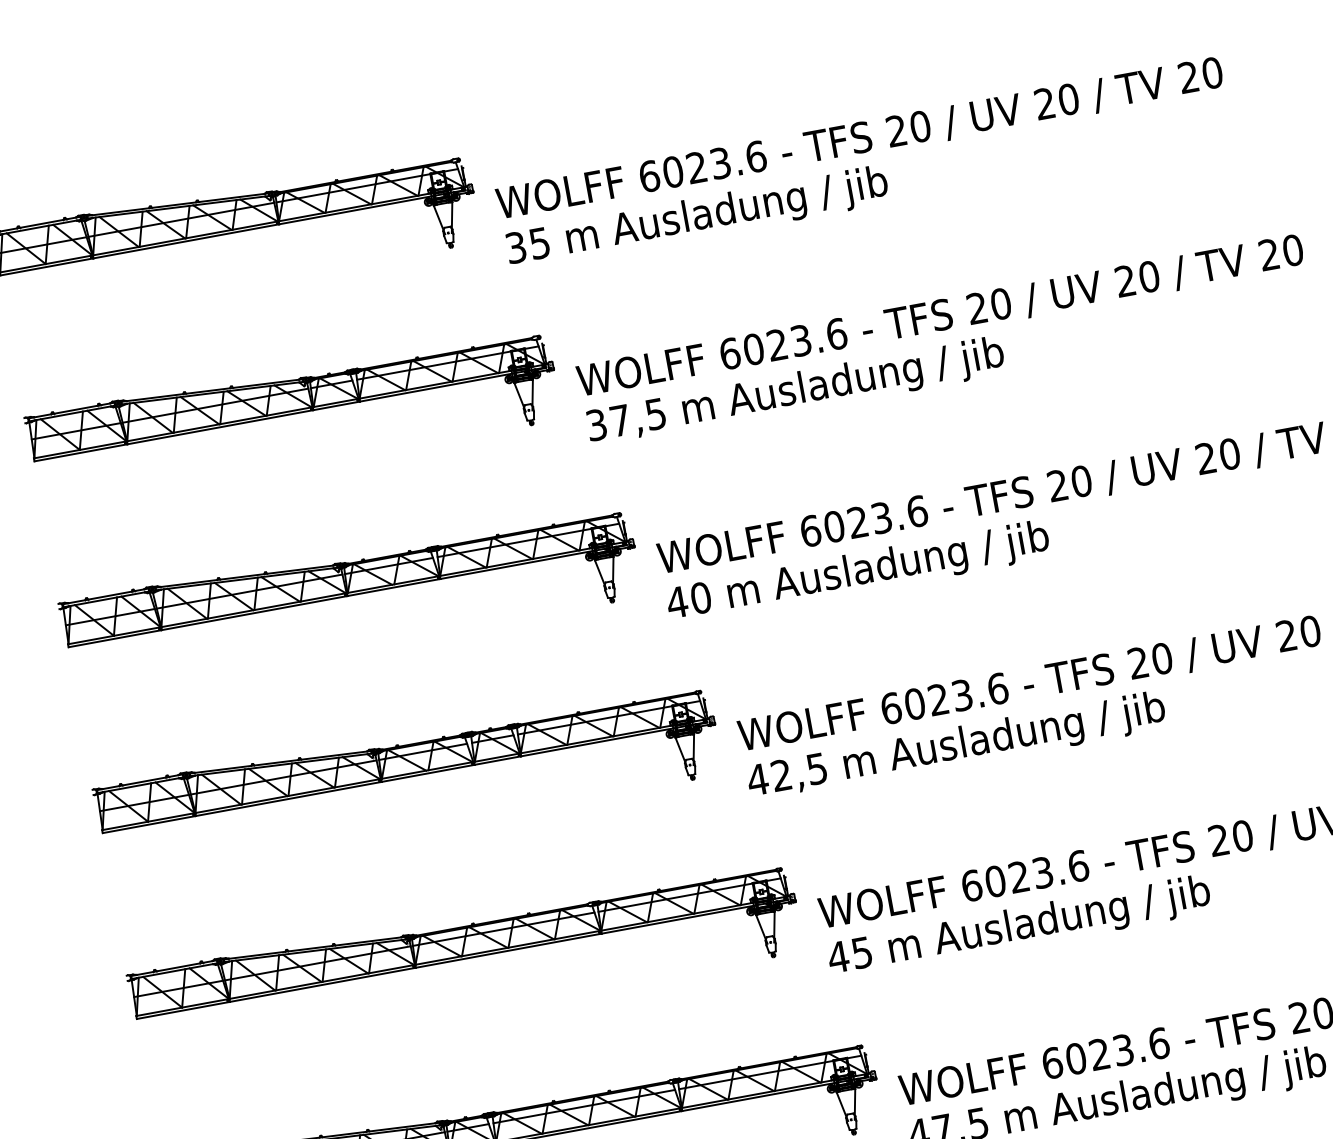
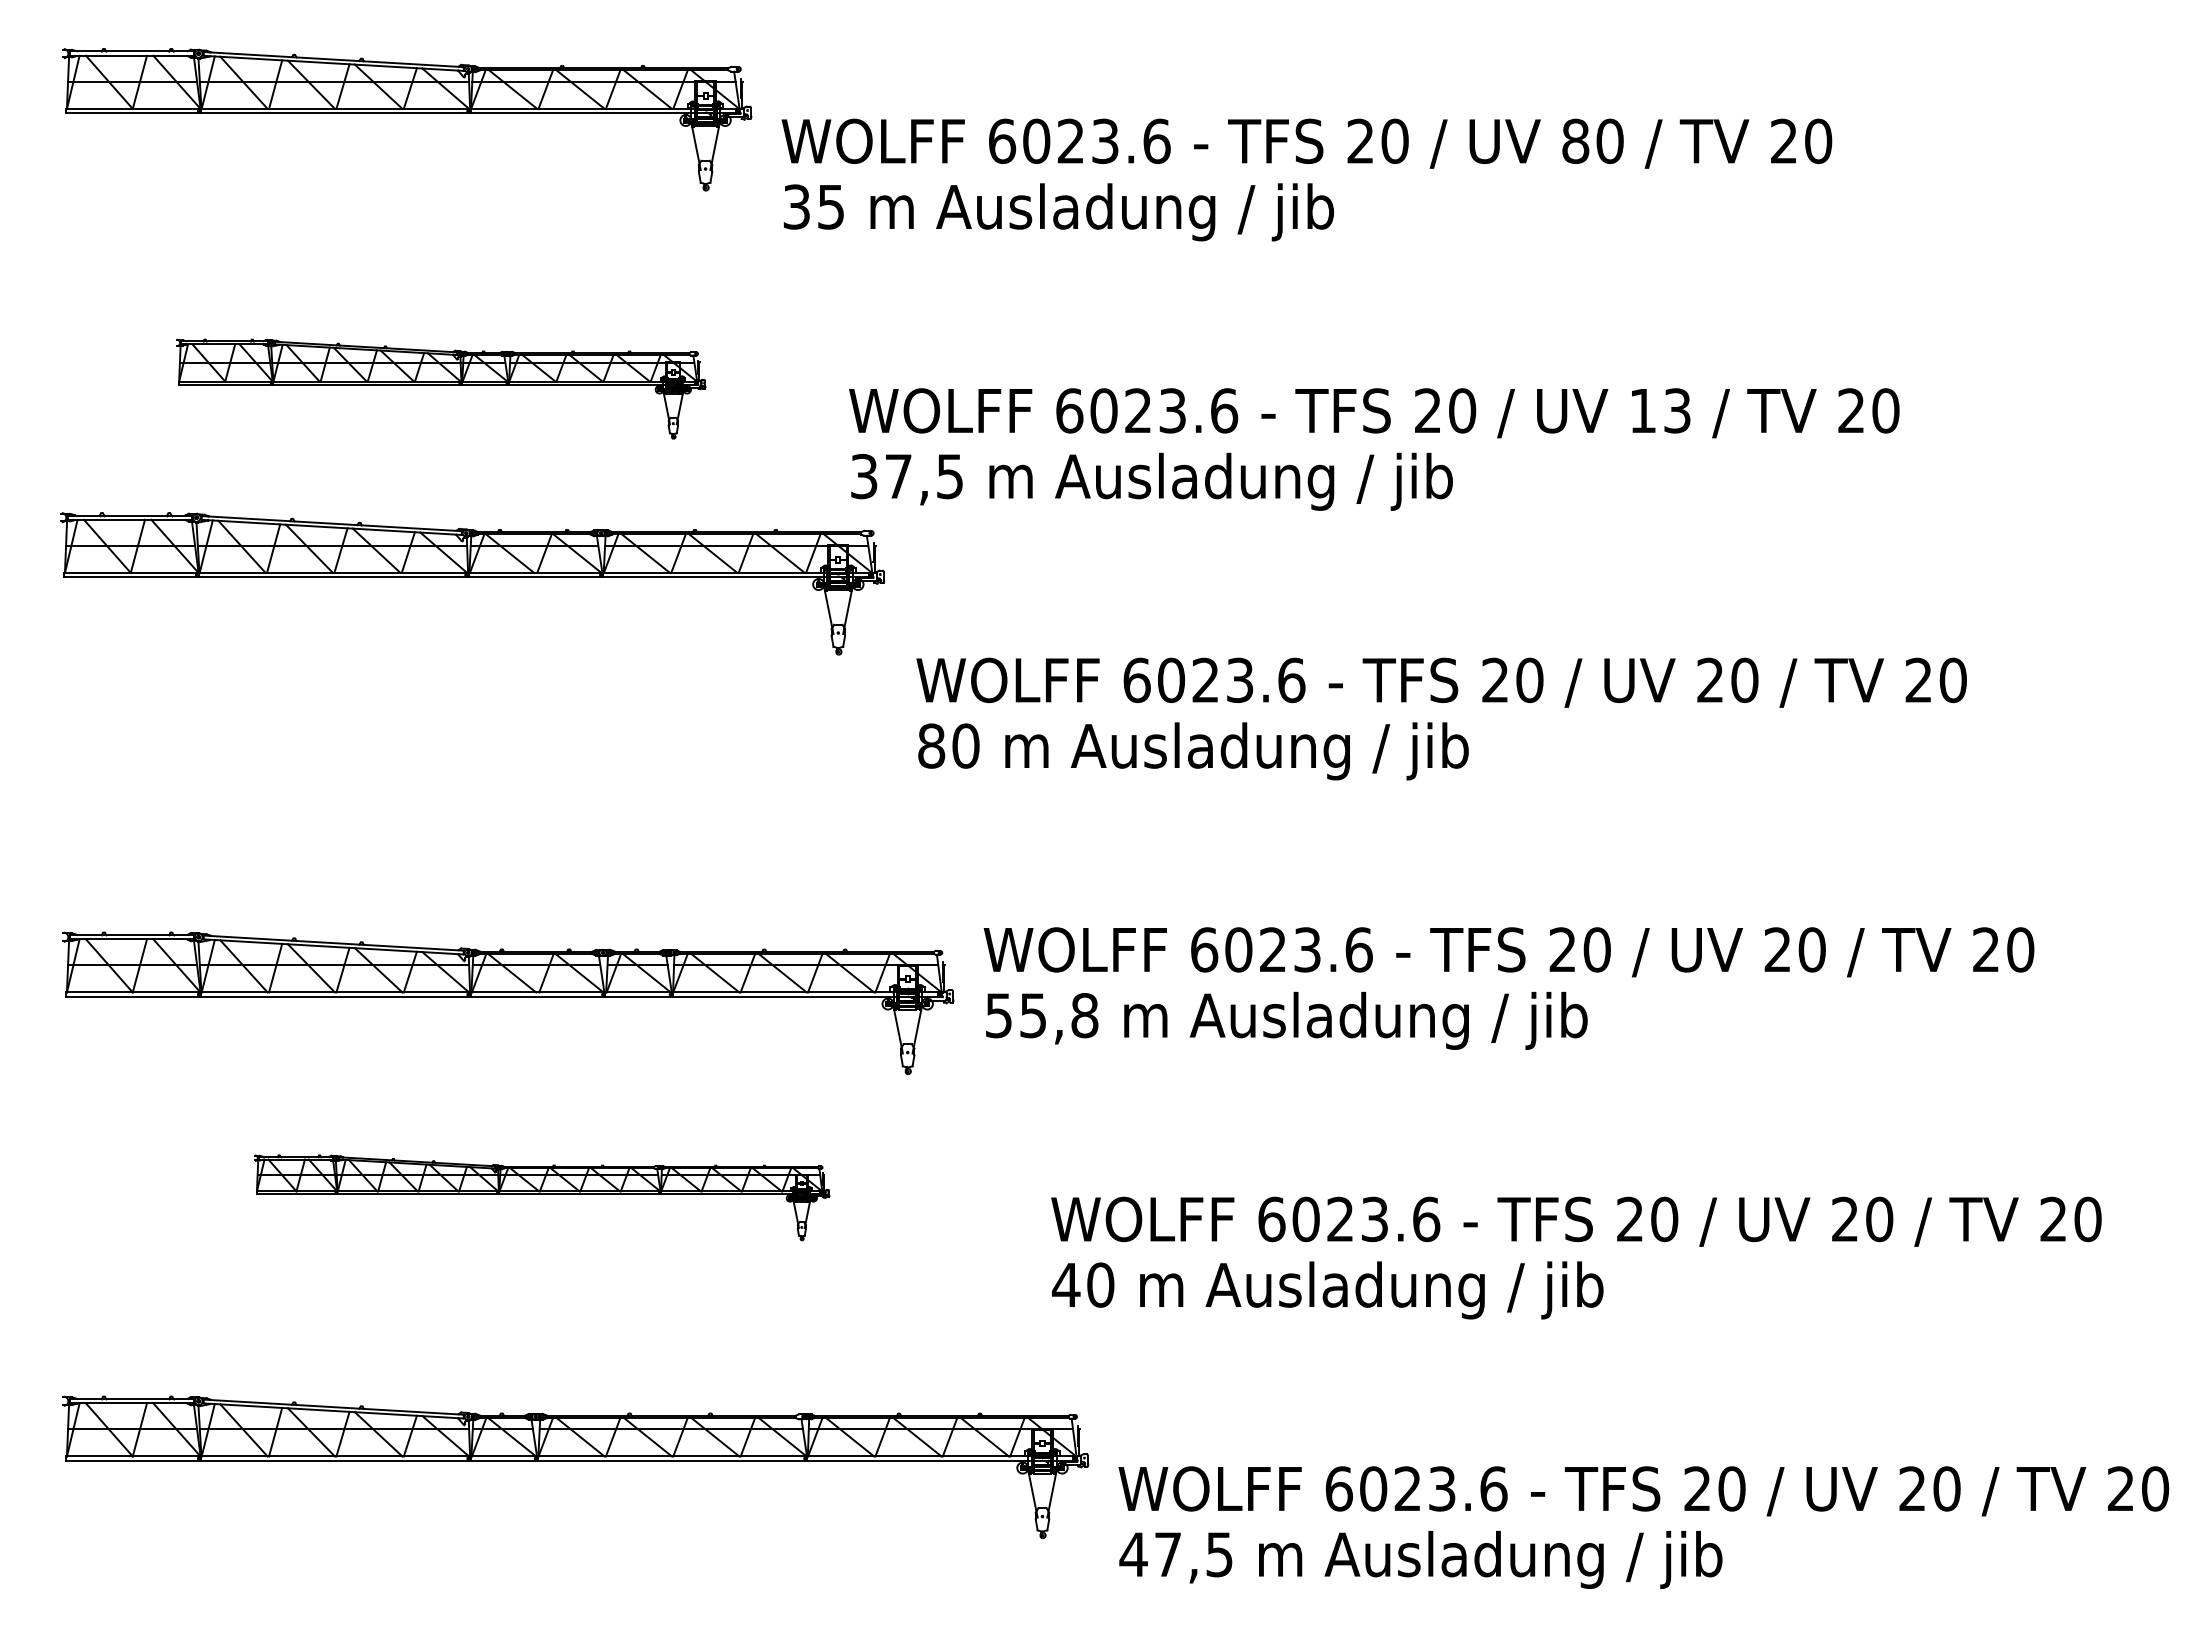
text: (1044, 103) -> (1575, 140), 20 -> 80
text: (1137, 278) -> (1660, 410), 20 -> 13
part: (293, 417) -> (440, 388), size x0.7
part: (350, 599) -> (472, 583), moved
text: (677, 602) -> (931, 745), 40 -> 80
text: (787, 774) -> (1041, 1015), 42,5 -> 55,8
part: (408, 781) -> (508, 1002), moved
text: (861, 952) -> (1100, 1284), 45 -> 40
part: (465, 963) -> (541, 1197), size x0.6

